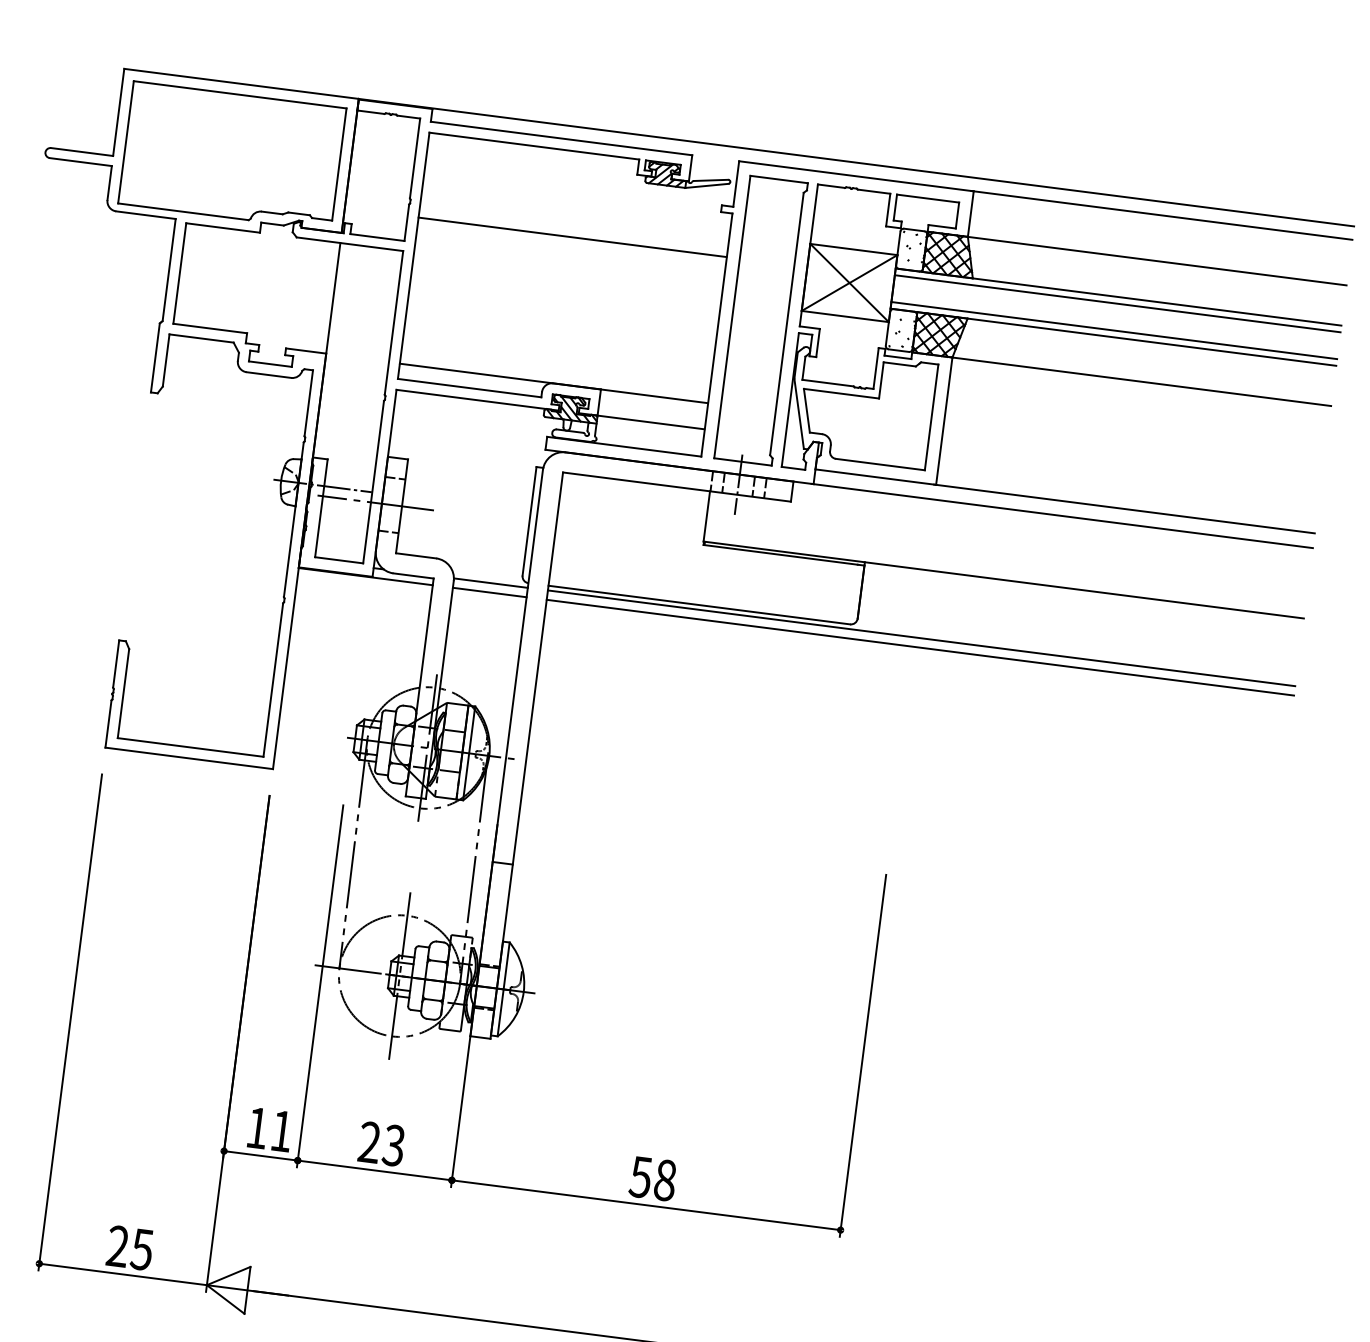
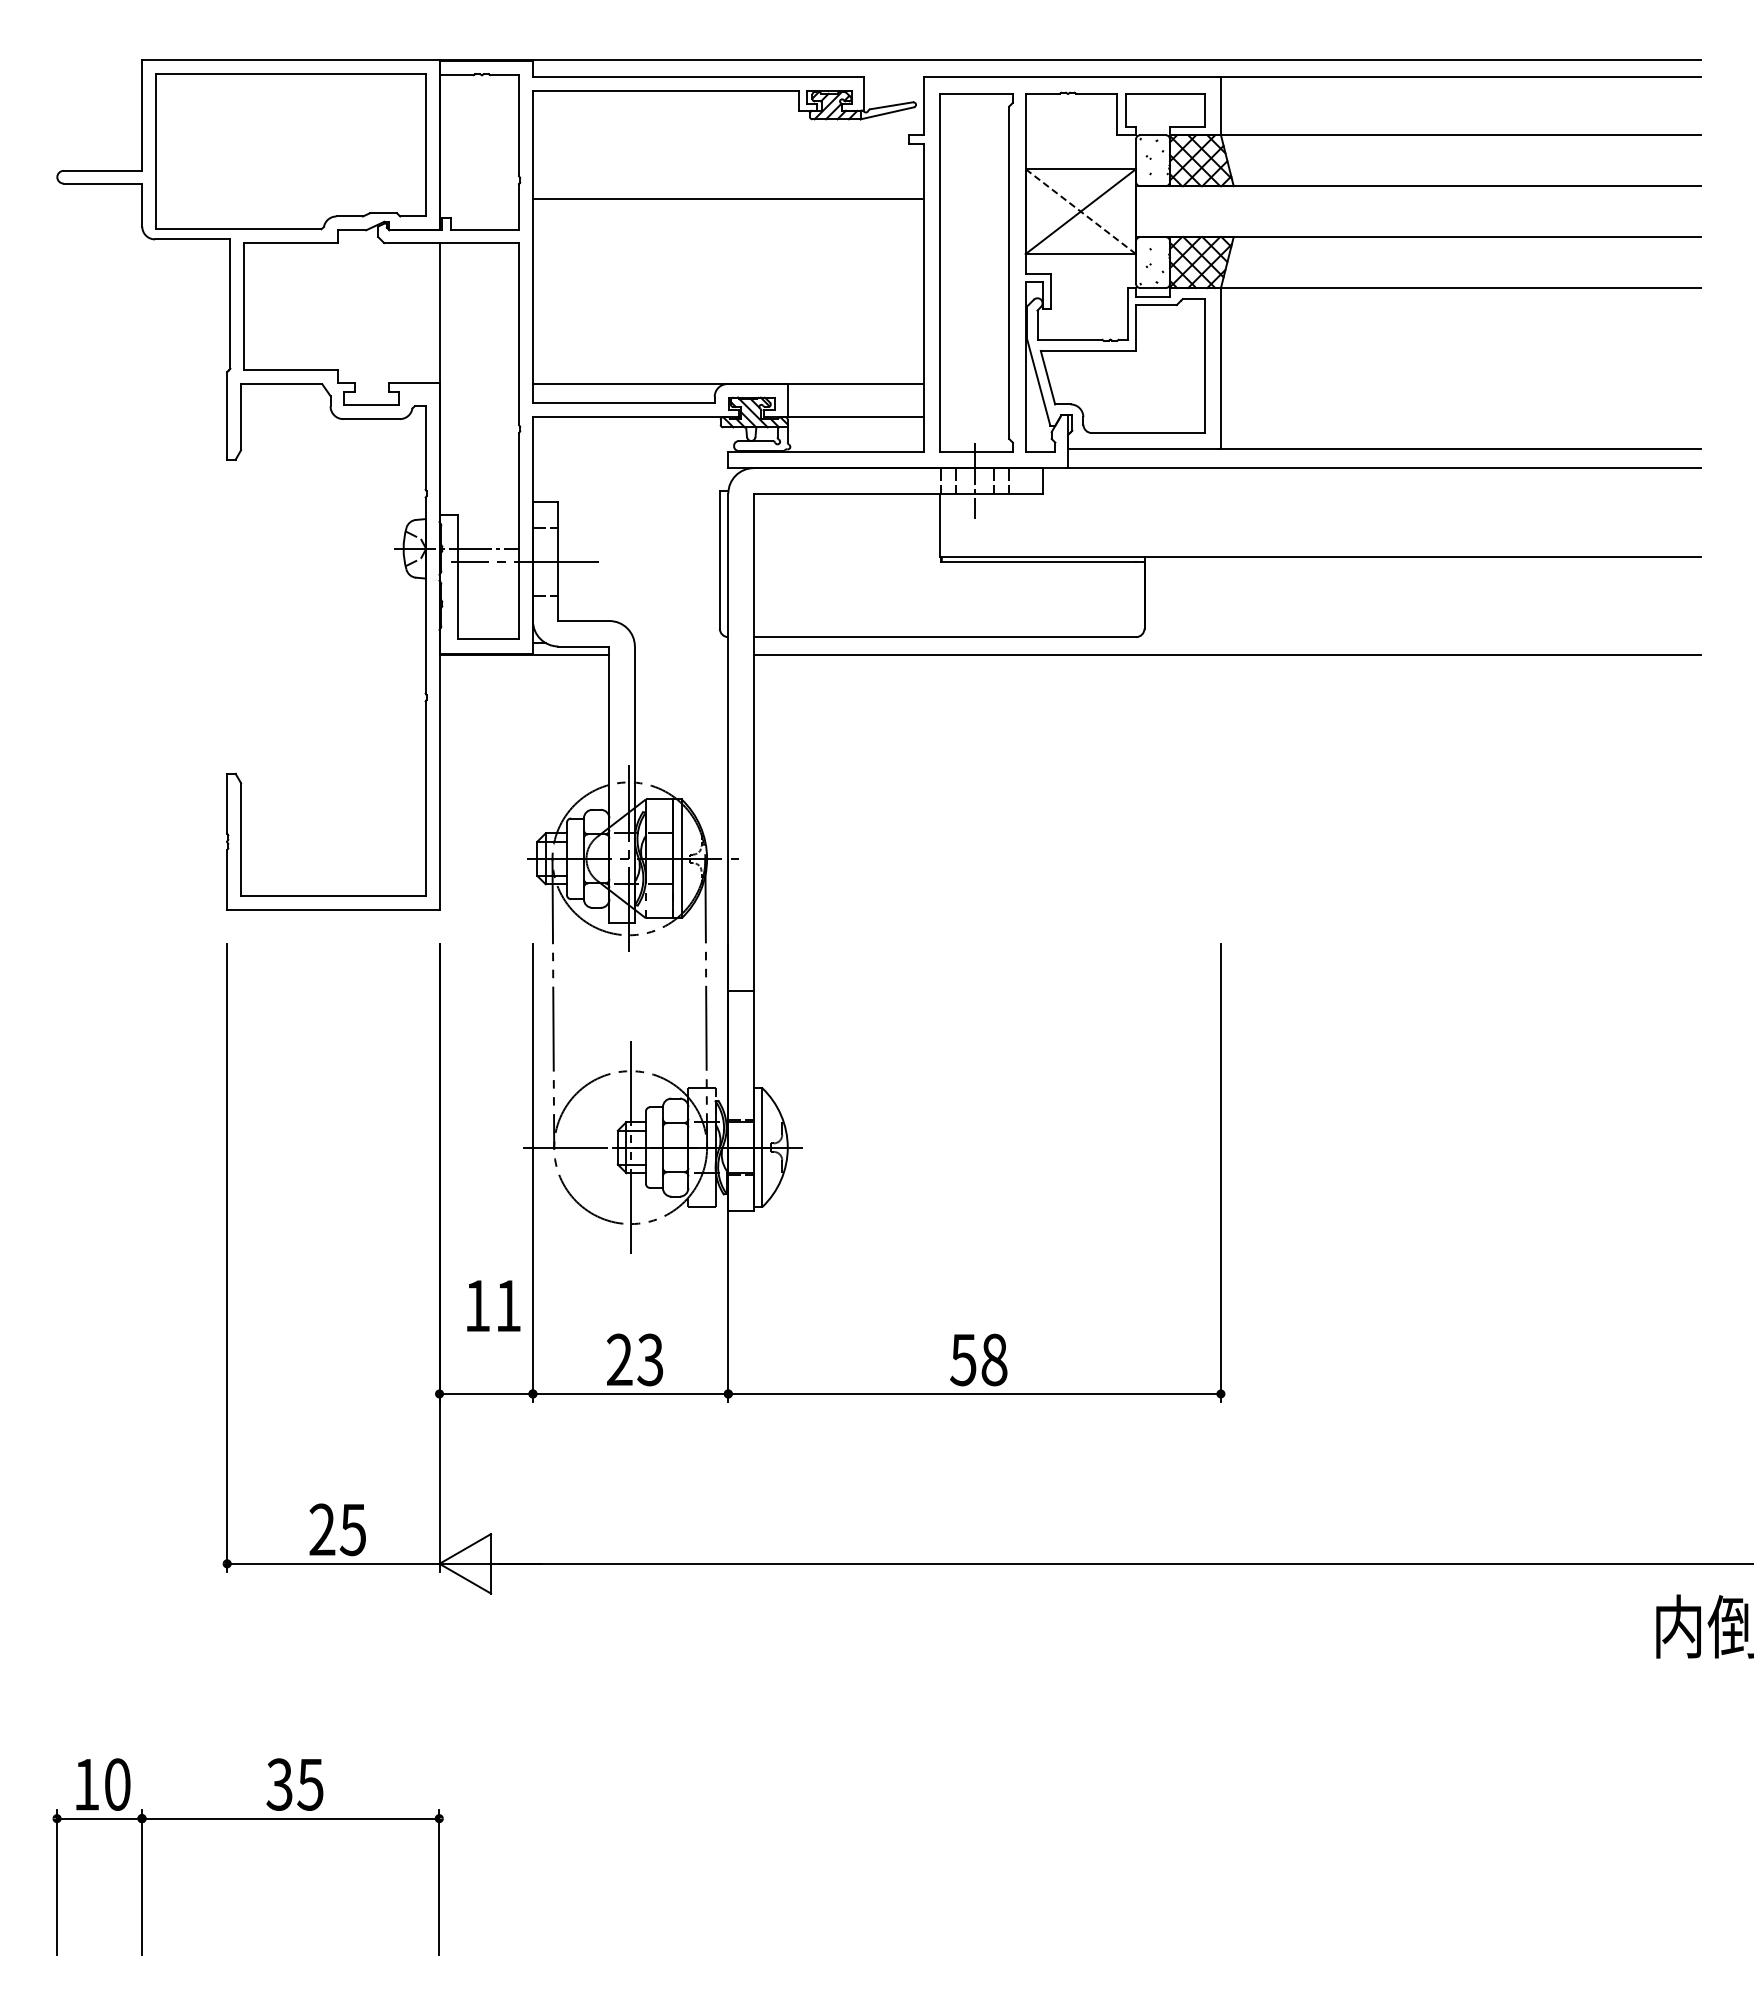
line: (849, 282) -> (1080, 211), solid -> dashed
line: (1117, 303) -> (1418, 194), removed
line: (1114, 330) -> (1418, 228), removed
line: (490, 583) -> (681, 643), removed
line: (489, 592) -> (681, 655), removed
line: (920, 638) -> (1226, 643), removed
text: (270, 1129) -> (493, 1305), moved

